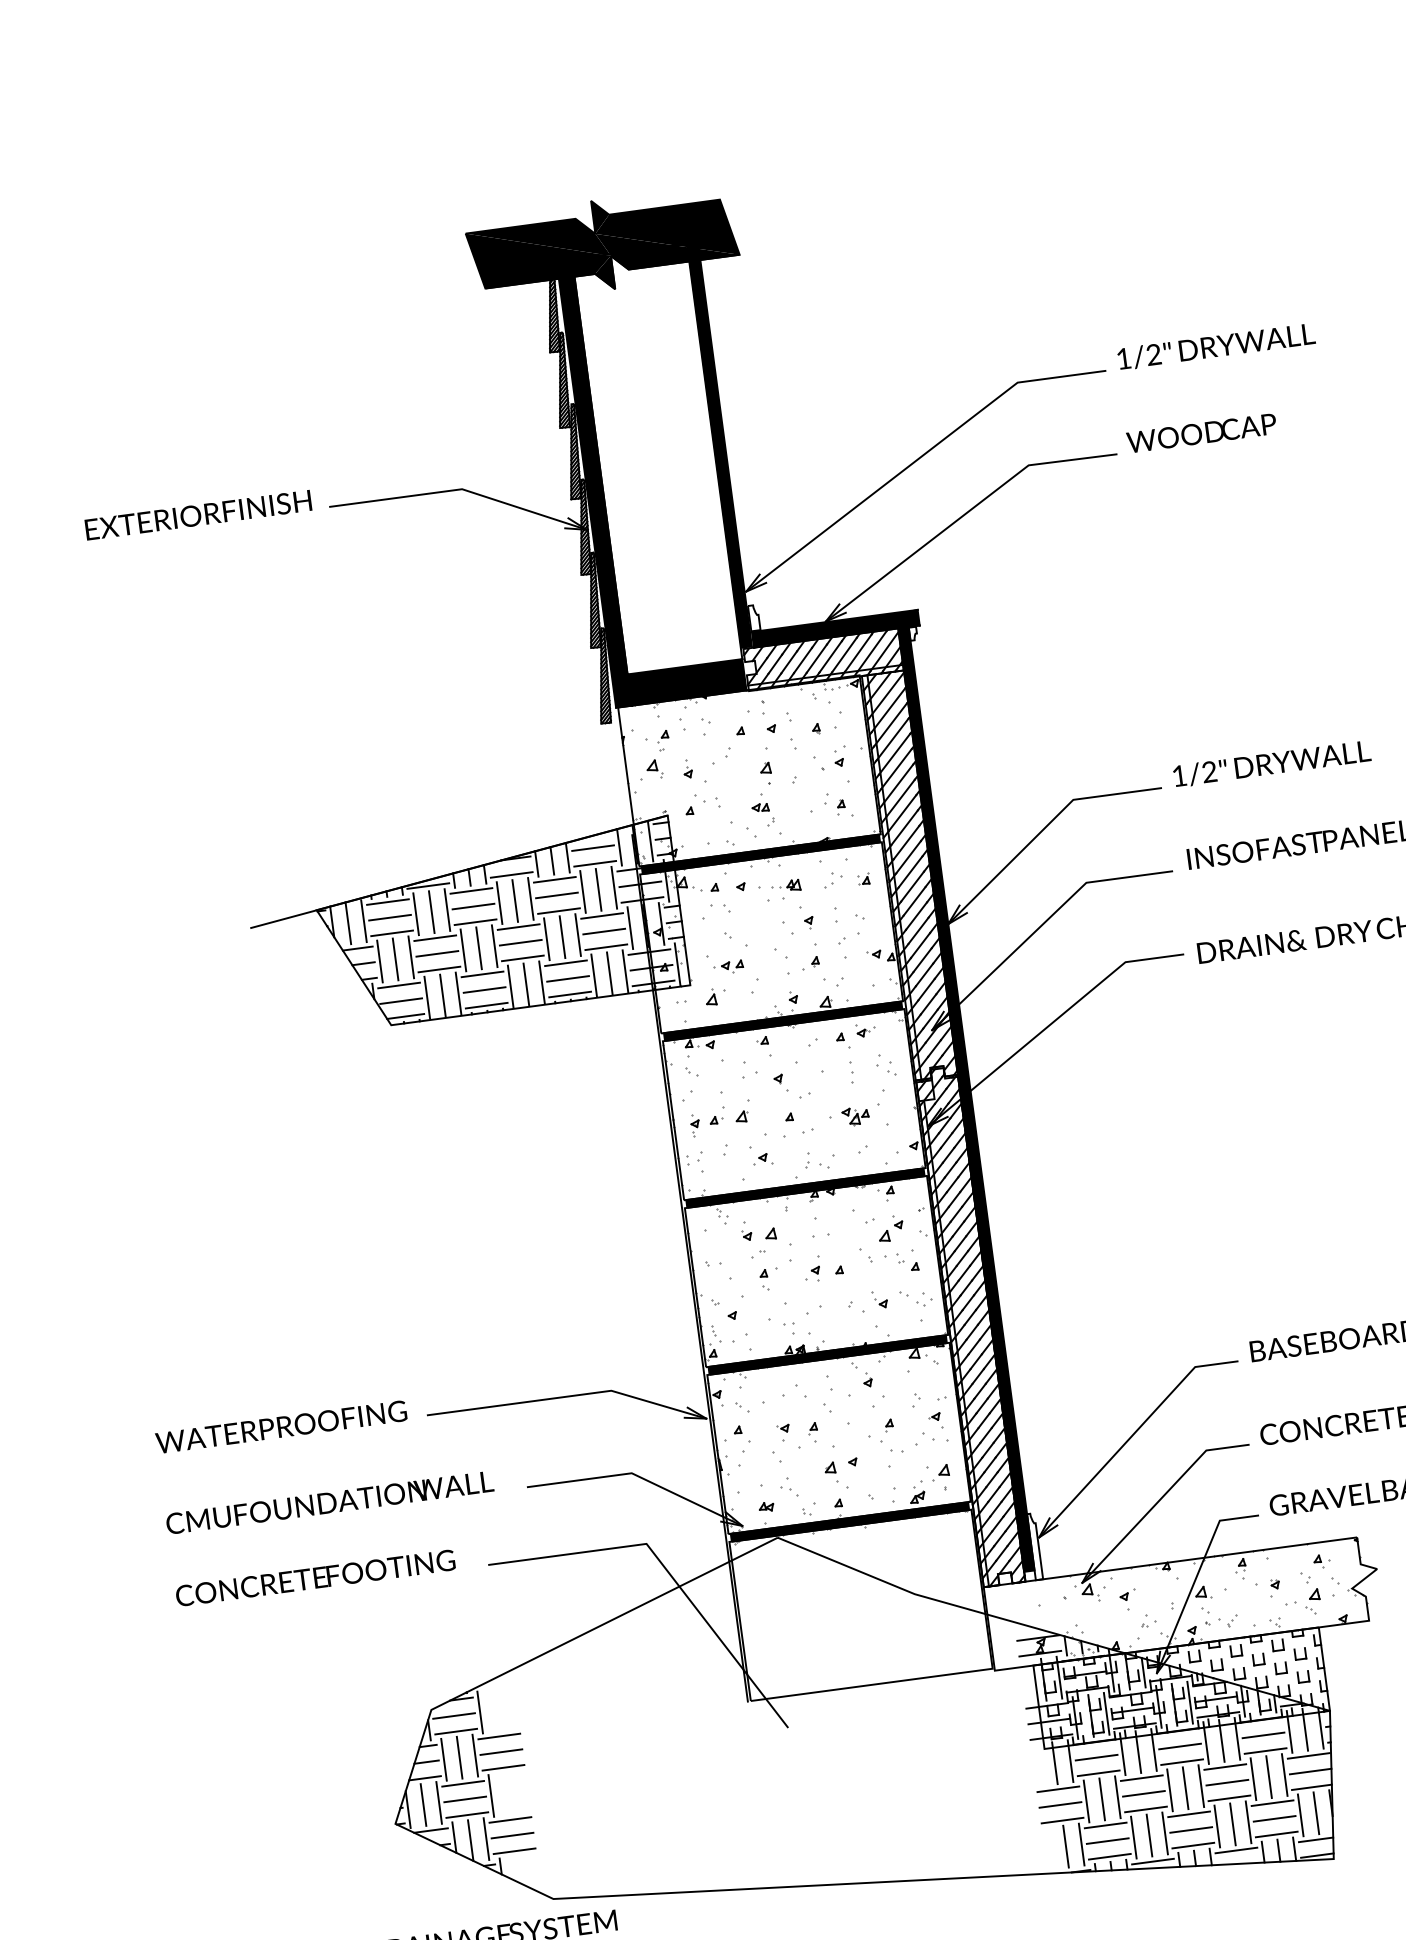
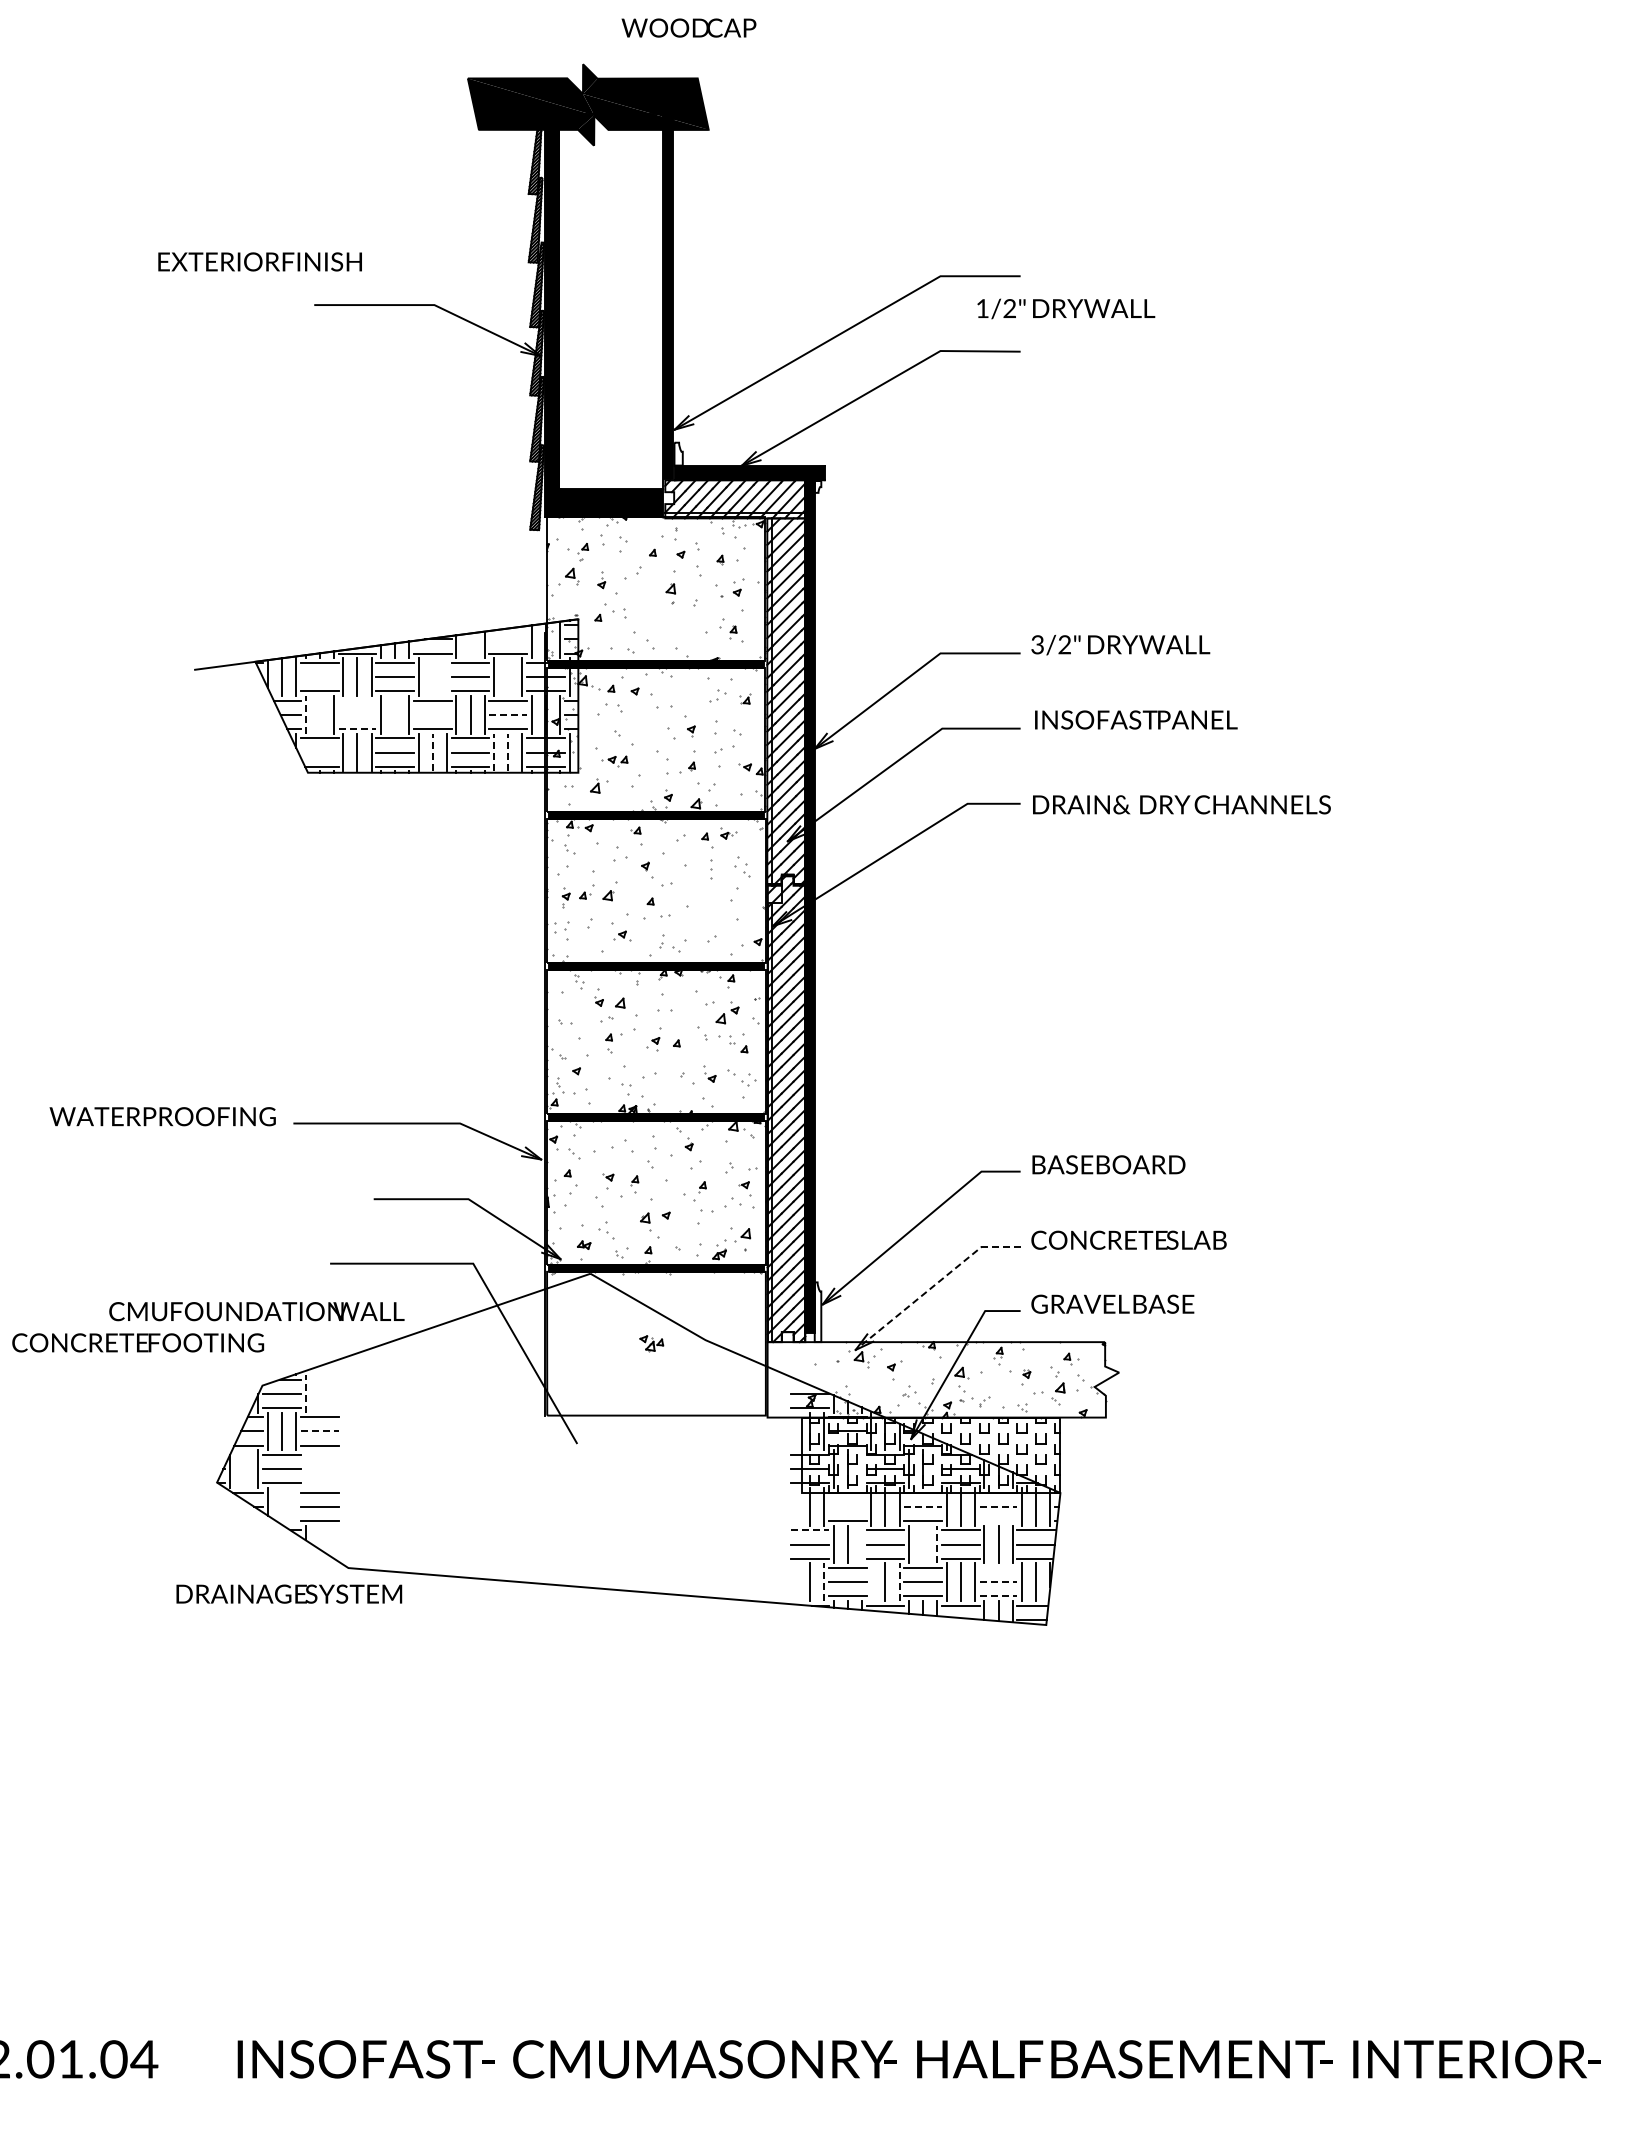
text: (1216, 346) -> (1066, 308), moved
text: (1201, 432) -> (688, 27), moved
text: (197, 514) -> (259, 261), moved
text: (1179, 775) -> (1037, 644), 1/2" -> 3/2"
part: (761, 811) -> (662, 626), removed
line: (593, 848) -> (508, 639), removed
line: (552, 860) -> (470, 645), removed
part: (785, 885) -> (674, 695), removed
line: (598, 889) -> (508, 676), removed
line: (530, 898) -> (446, 676), removed
line: (514, 900) -> (432, 676), removed
line: (389, 918) -> (319, 677), removed
line: (604, 931) -> (508, 714), solid -> dashed
line: (435, 937) -> (357, 700), removed
line: (520, 942) -> (432, 714), removed
line: (479, 947) -> (395, 714), removed
line: (437, 953) -> (357, 714), removed
line: (395, 959) -> (319, 714), removed
line: (379, 961) -> (305, 714), solid -> dashed
line: (439, 968) -> (357, 728), solid -> dashed
line: (610, 973) -> (508, 752), solid -> dashed
line: (594, 975) -> (494, 752), solid -> dashed
line: (526, 984) -> (432, 752), solid -> dashed
line: (401, 1001) -> (319, 752), removed
part: (855, 1116) -> (651, 1343), moved
line: (1160, 1499) -> (934, 1285), solid -> dashed
text: (329, 1502) -> (256, 1311), moved
text: (315, 1577) -> (138, 1342), moved
line: (1190, 1703) -> (937, 1469), removed
line: (480, 1712) -> (305, 1393), solid -> dashed
line: (1106, 1714) -> (861, 1469), removed
line: (1263, 1734) -> (998, 1506), solid -> dashed
line: (1180, 1746) -> (923, 1506), solid -> dashed
line: (1265, 1751) -> (998, 1521), removed
line: (501, 1752) -> (319, 1431), solid -> dashed
line: (1096, 1757) -> (847, 1506), removed
line: (1201, 1786) -> (937, 1544), solid -> dashed
line: (1186, 1788) -> (923, 1544), removed
line: (1057, 1789) -> (809, 1530), solid -> dashed
line: (491, 1796) -> (305, 1469), removed
line: (1117, 1797) -> (861, 1544), removed
line: (1272, 1803) -> (998, 1568), removed
line: (423, 1805) -> (244, 1469), removed
line: (1274, 1819) -> (998, 1582), solid -> dashed
line: (1165, 1833) -> (899, 1582), solid -> dashed
line: (1276, 1834) -> (998, 1596), solid -> dashed
line: (1134, 1837) -> (871, 1582), removed
line: (486, 1838) -> (296, 1506), removed
line: (470, 1840) -> (281, 1506), removed
line: (1082, 1844) -> (824, 1582), solid -> dashed

